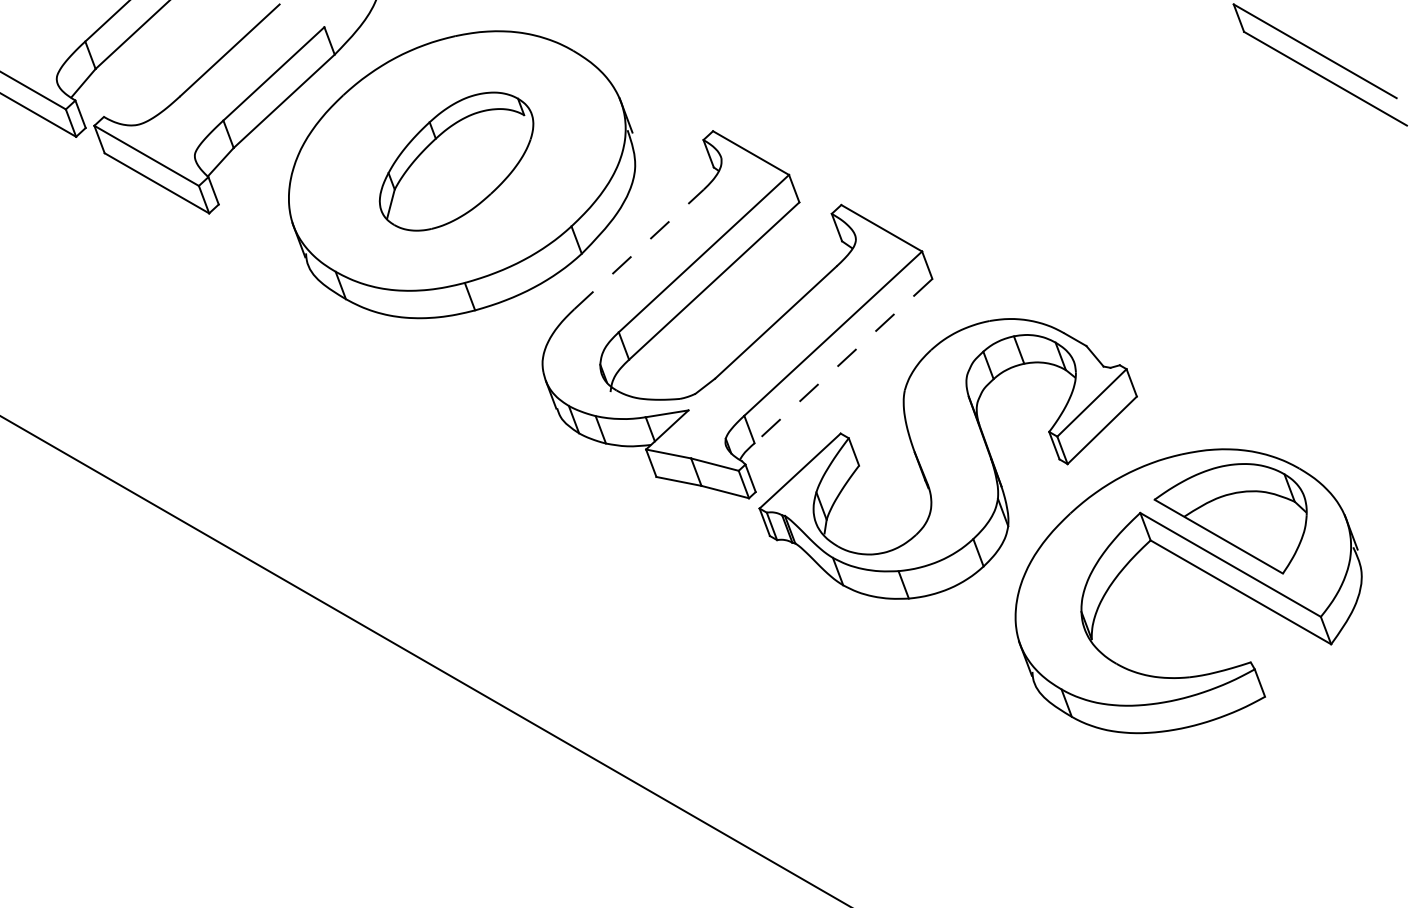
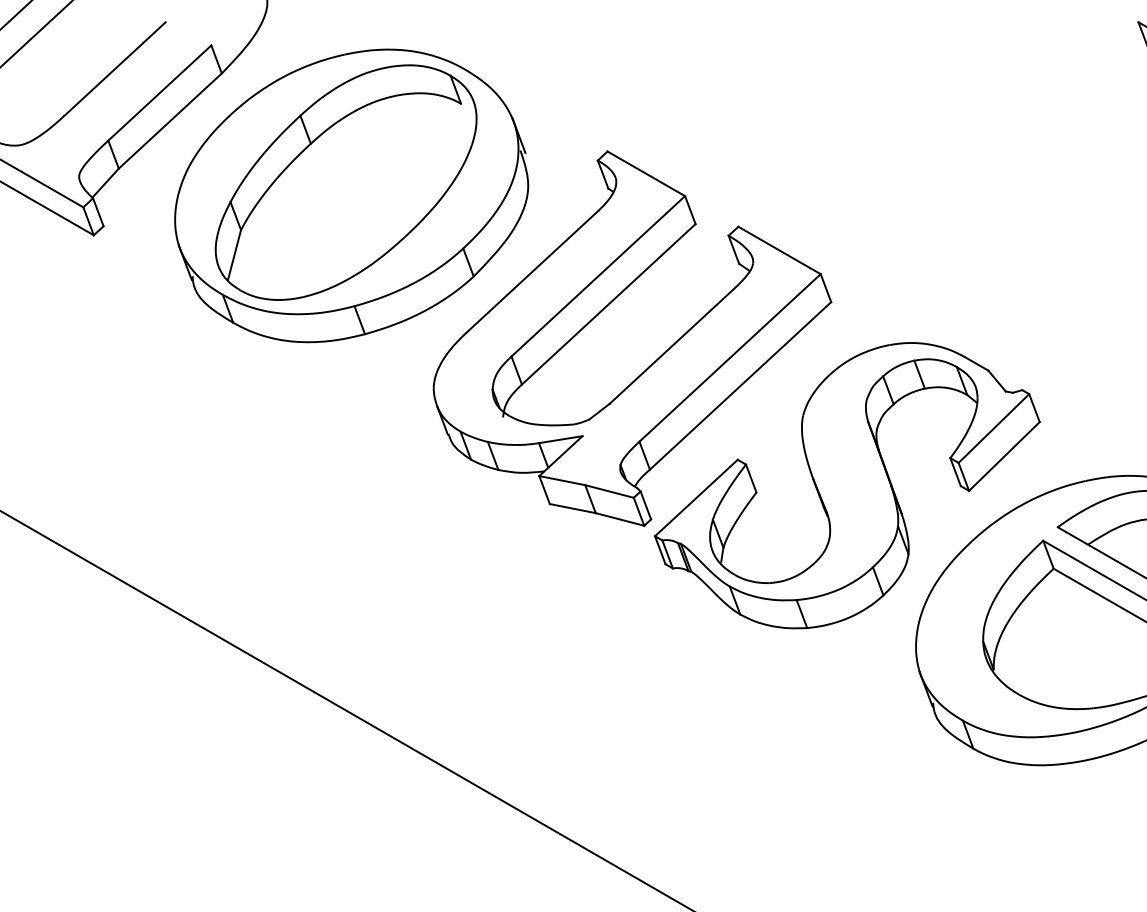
part: (456, 161) -> (345, 182), size x1.67
line: (639, 249) -> (532, 272), dashed -> solid
line: (843, 361) -> (740, 386), dashed -> solid

